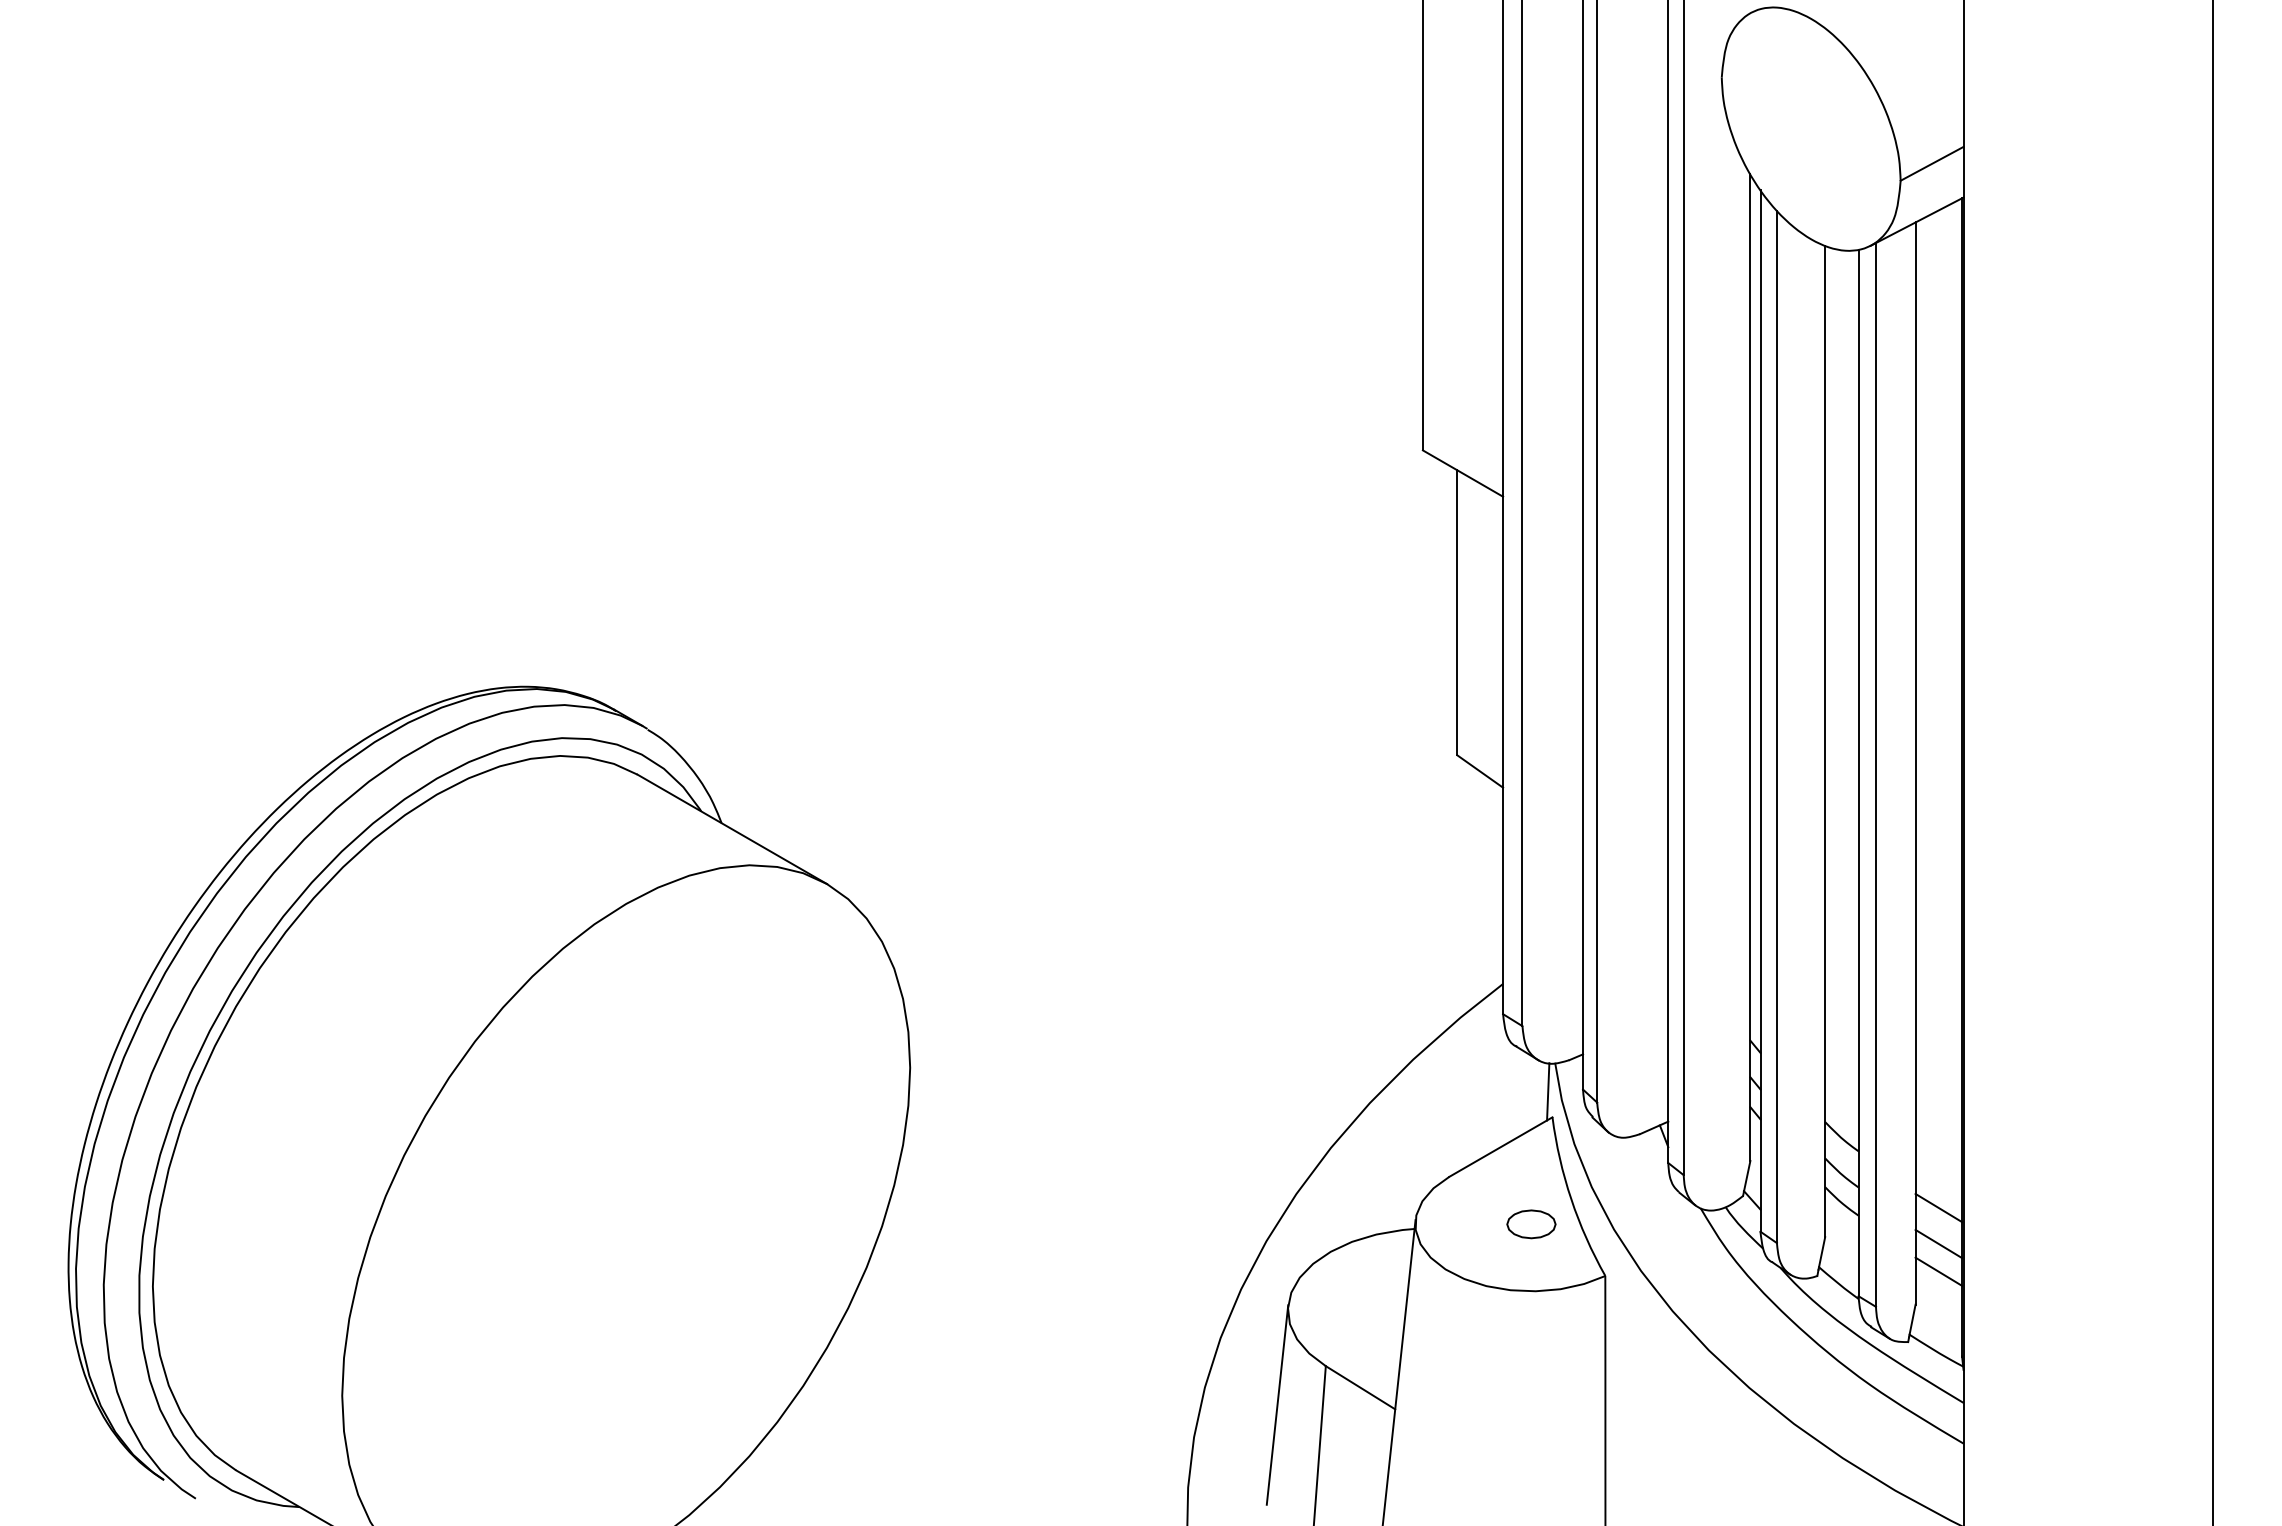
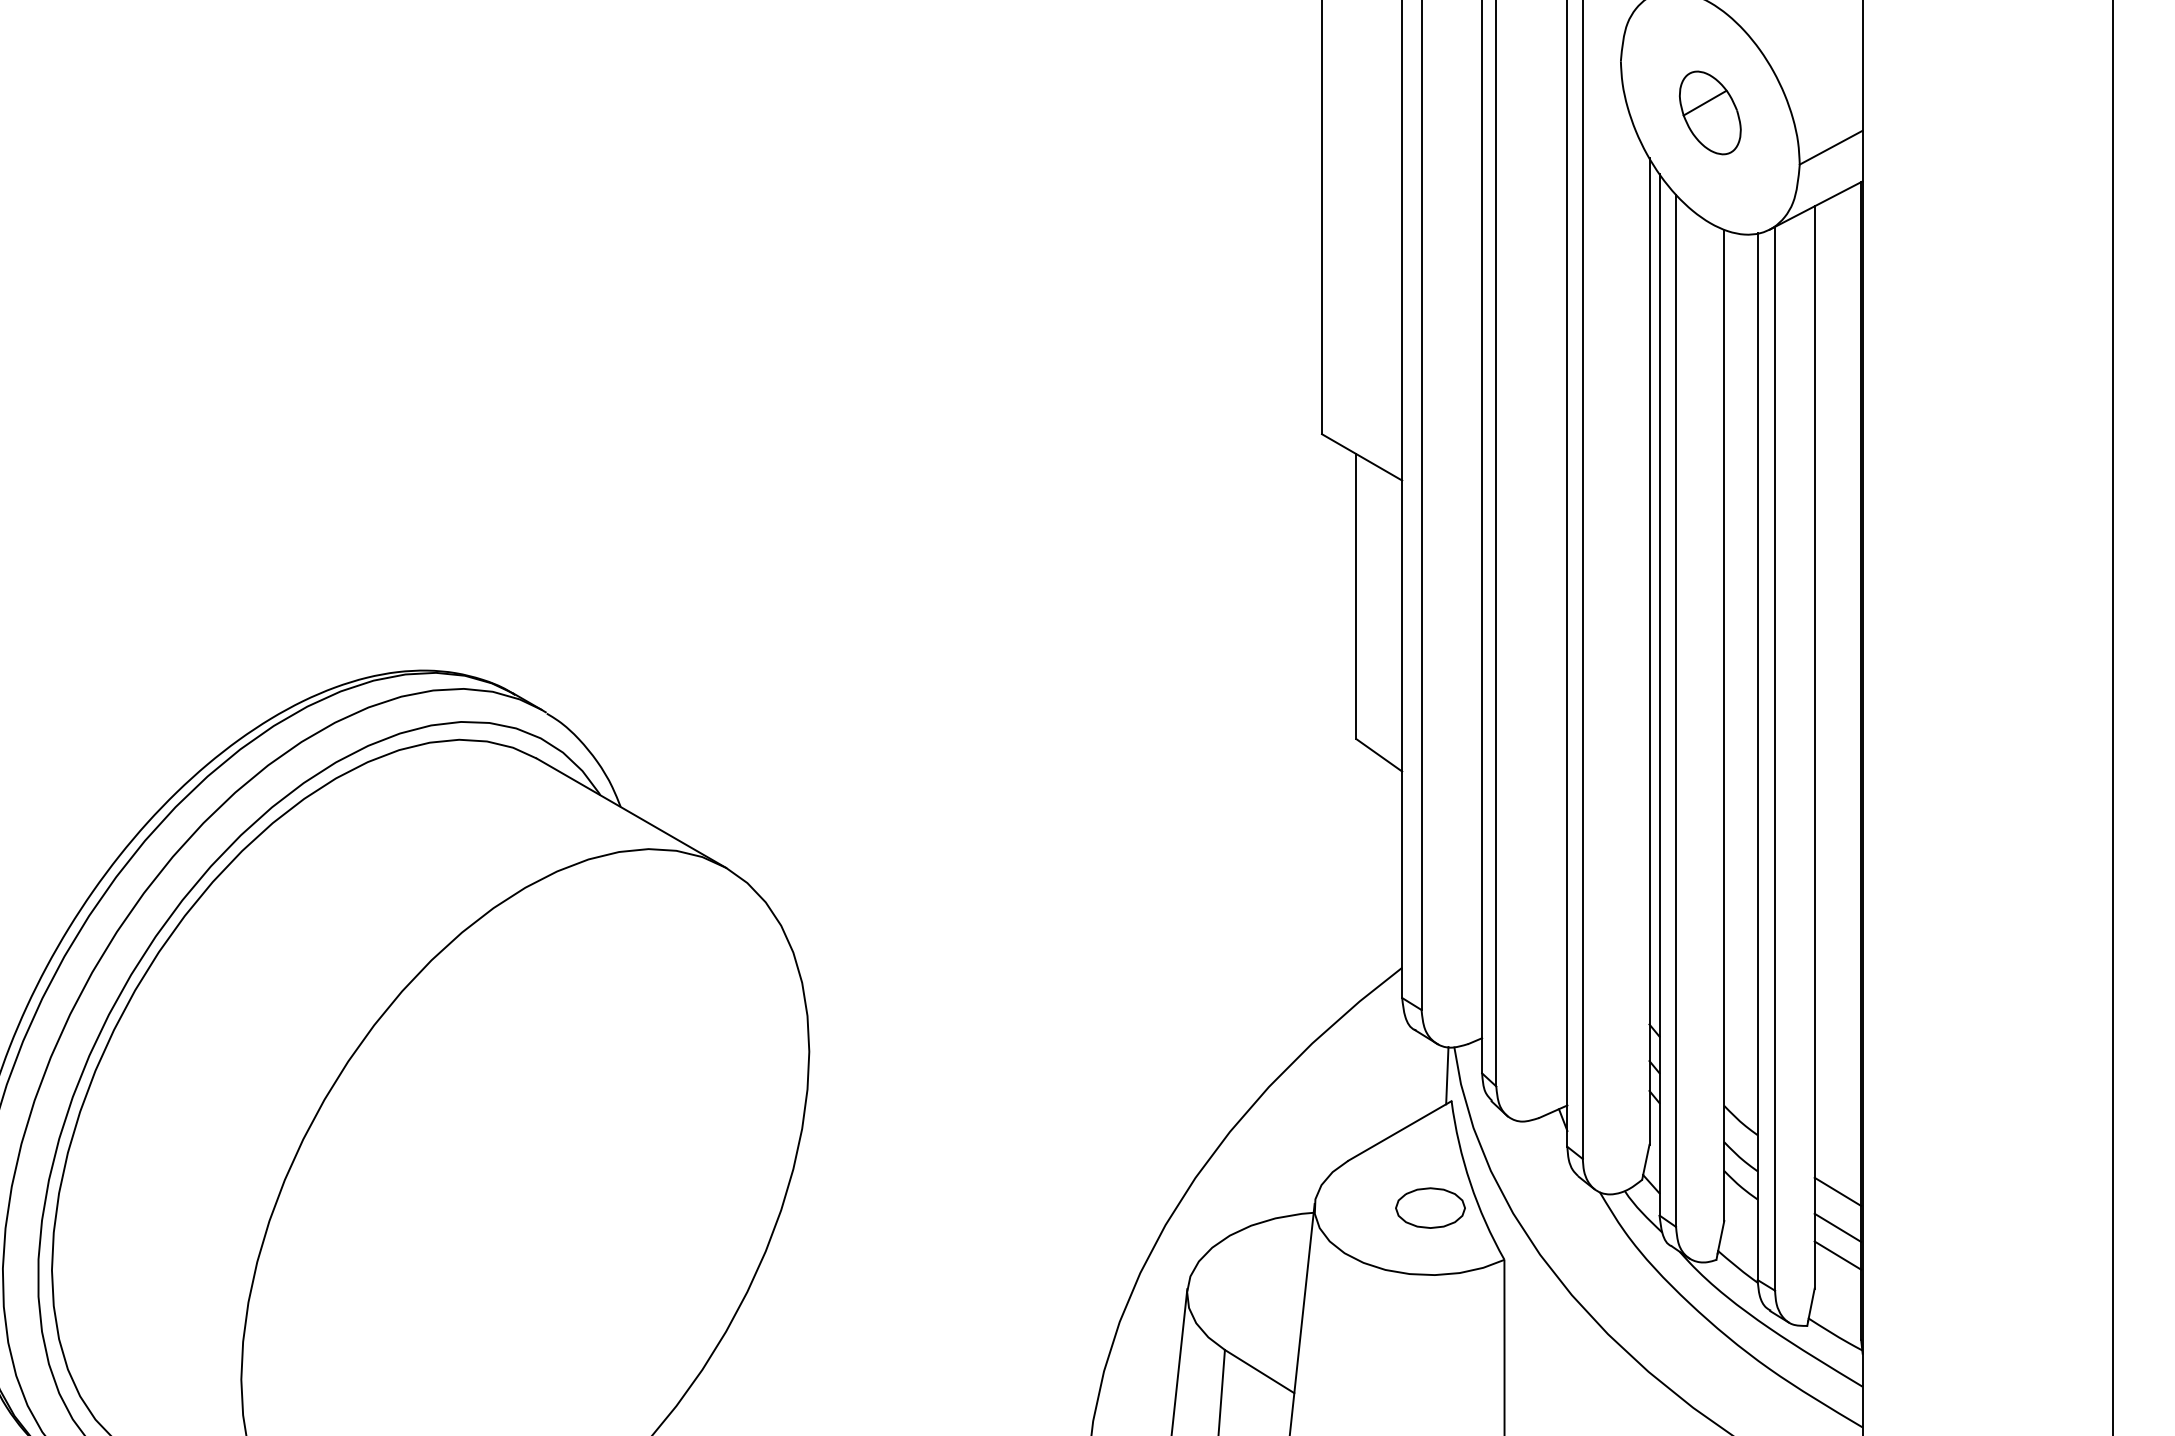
part: (1810, 128) -> (1709, 112), added
part: (1531, 1224) -> (1430, 1208), size x1.43

